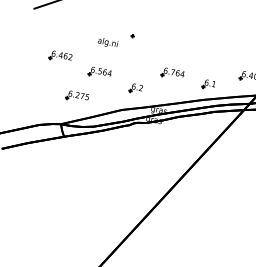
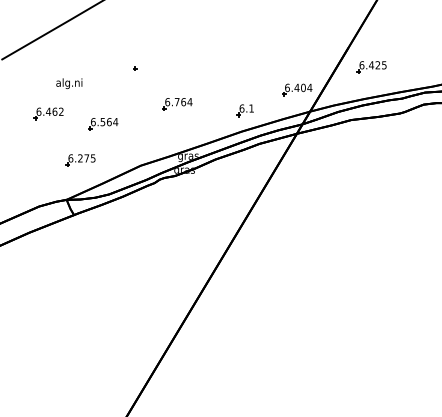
text: (108, 42) -> (69, 83), moved
part: (172, 74) -> (177, 104), moved
part: (135, 88) -> (152, 134), removed

